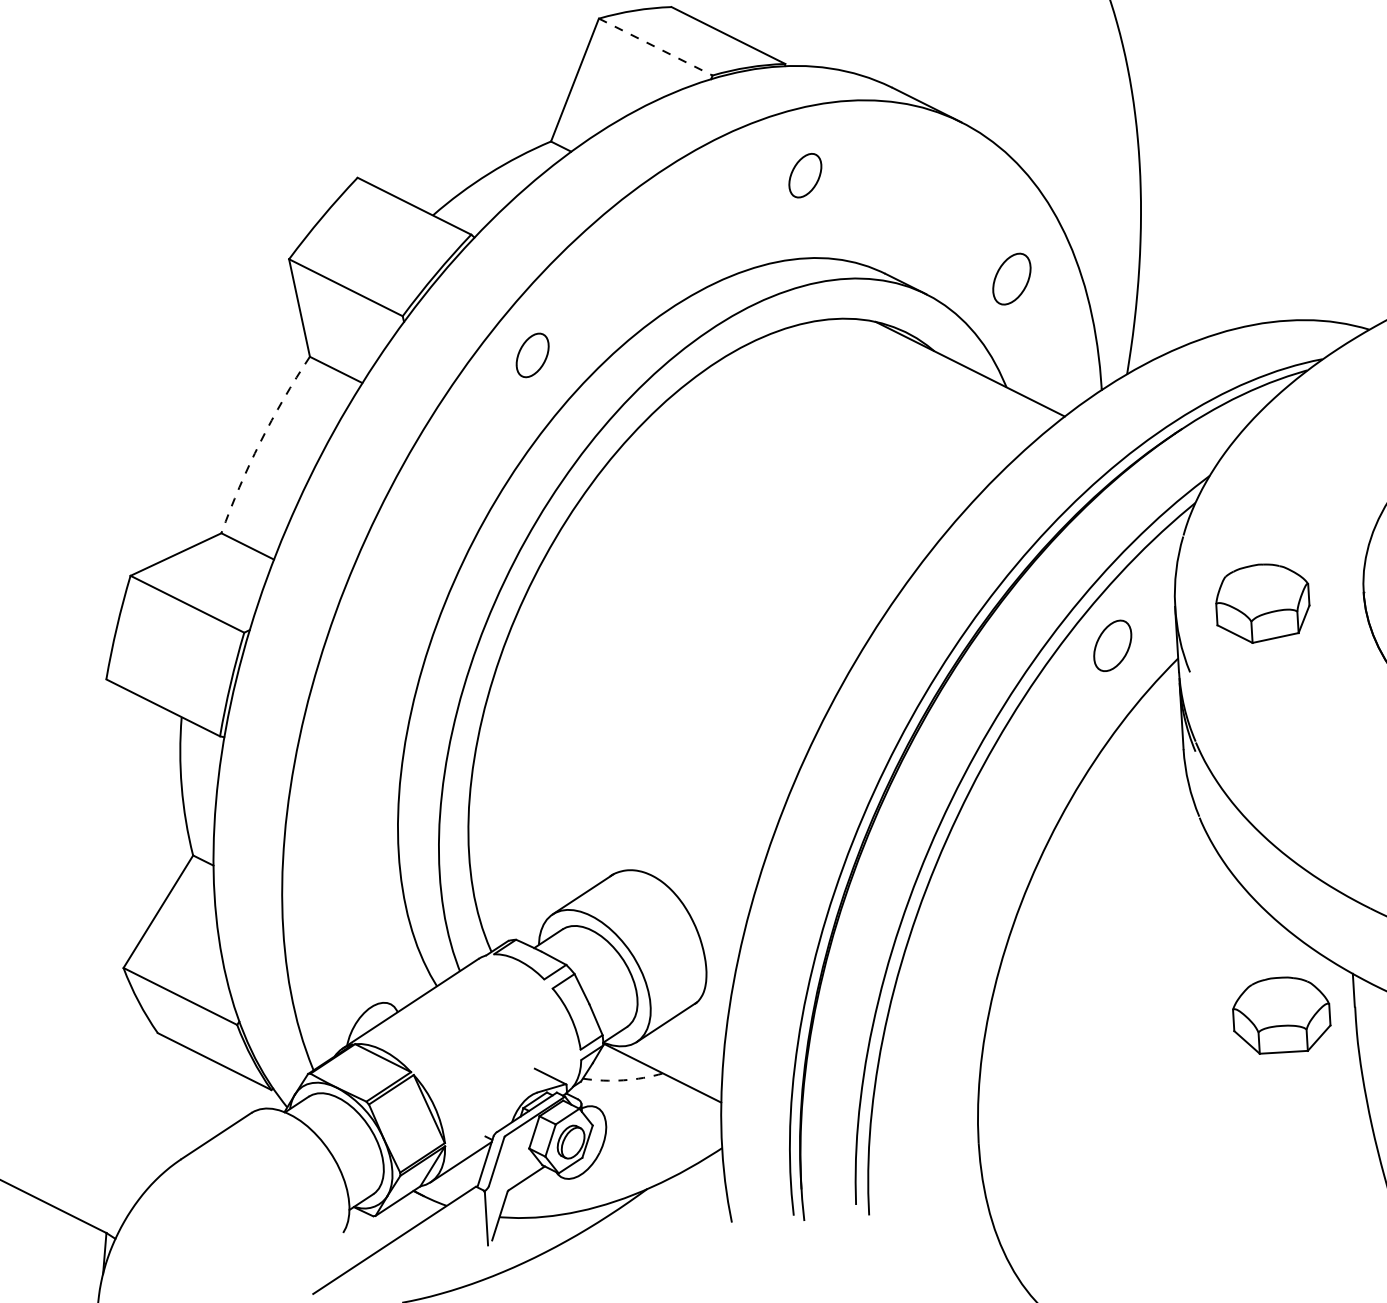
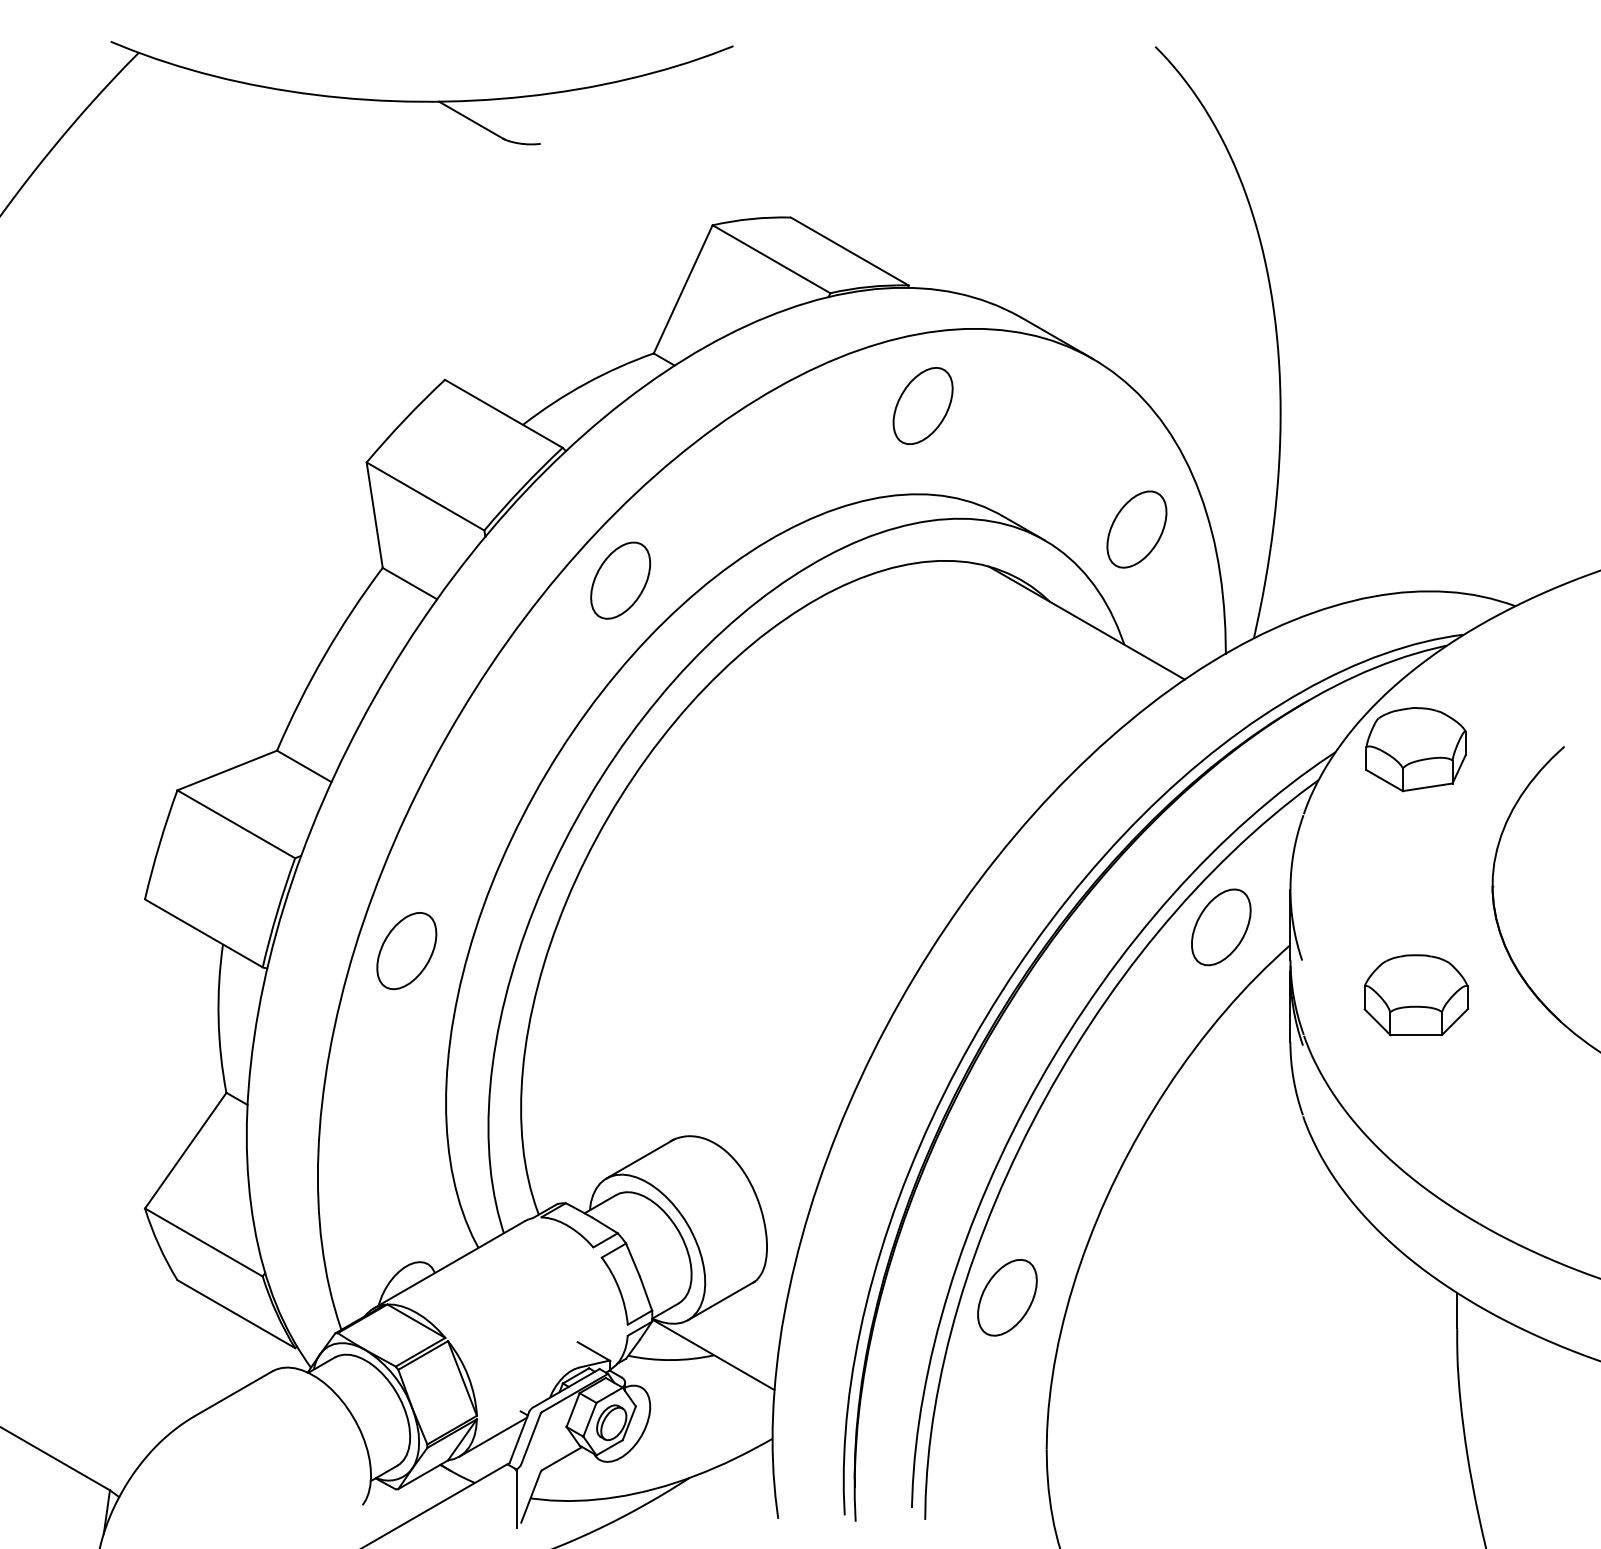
line: (655, 47) -> (771, 259), dashed -> solid
part: (804, 175) -> (922, 405), size x1.67
part: (1011, 279) -> (1136, 529), size x1.43
part: (532, 355) -> (620, 580), size x1.67
arc: (260, 442) -> (324, 656), dashed -> solid
part: (1262, 603) -> (1415, 749), moved
part: (1112, 645) -> (1221, 927), size x1.43
part: (353, 713) -> (406, 951), added
part: (933, 1003) -> (1007, 1297), added
part: (1281, 1015) -> (1415, 995), moved
arc: (623, 1080) -> (671, 1360), dashed -> solid

